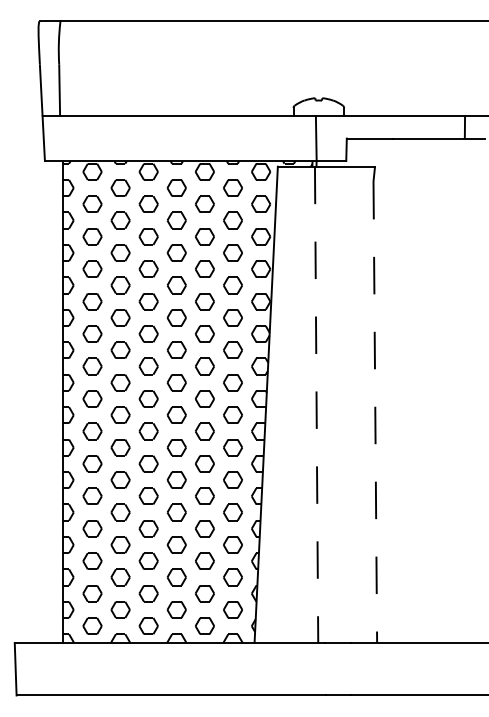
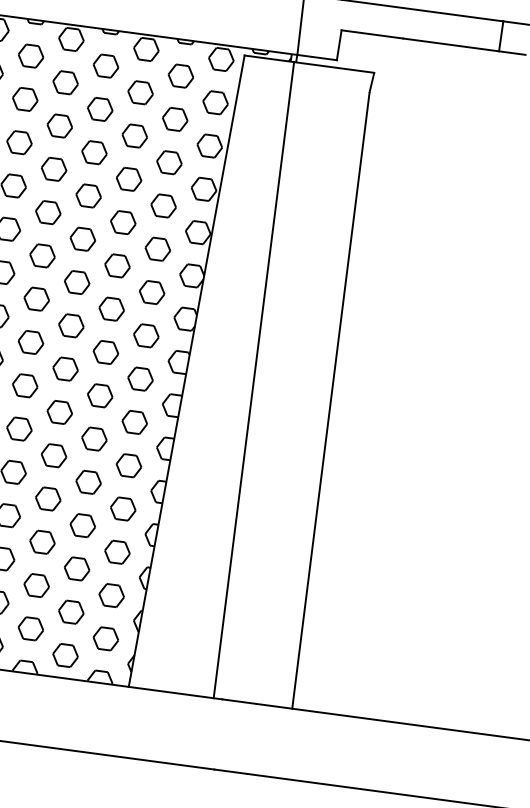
line: (316, 405) -> (253, 381), dashed -> solid
line: (375, 412) -> (331, 400), dashed -> solid

